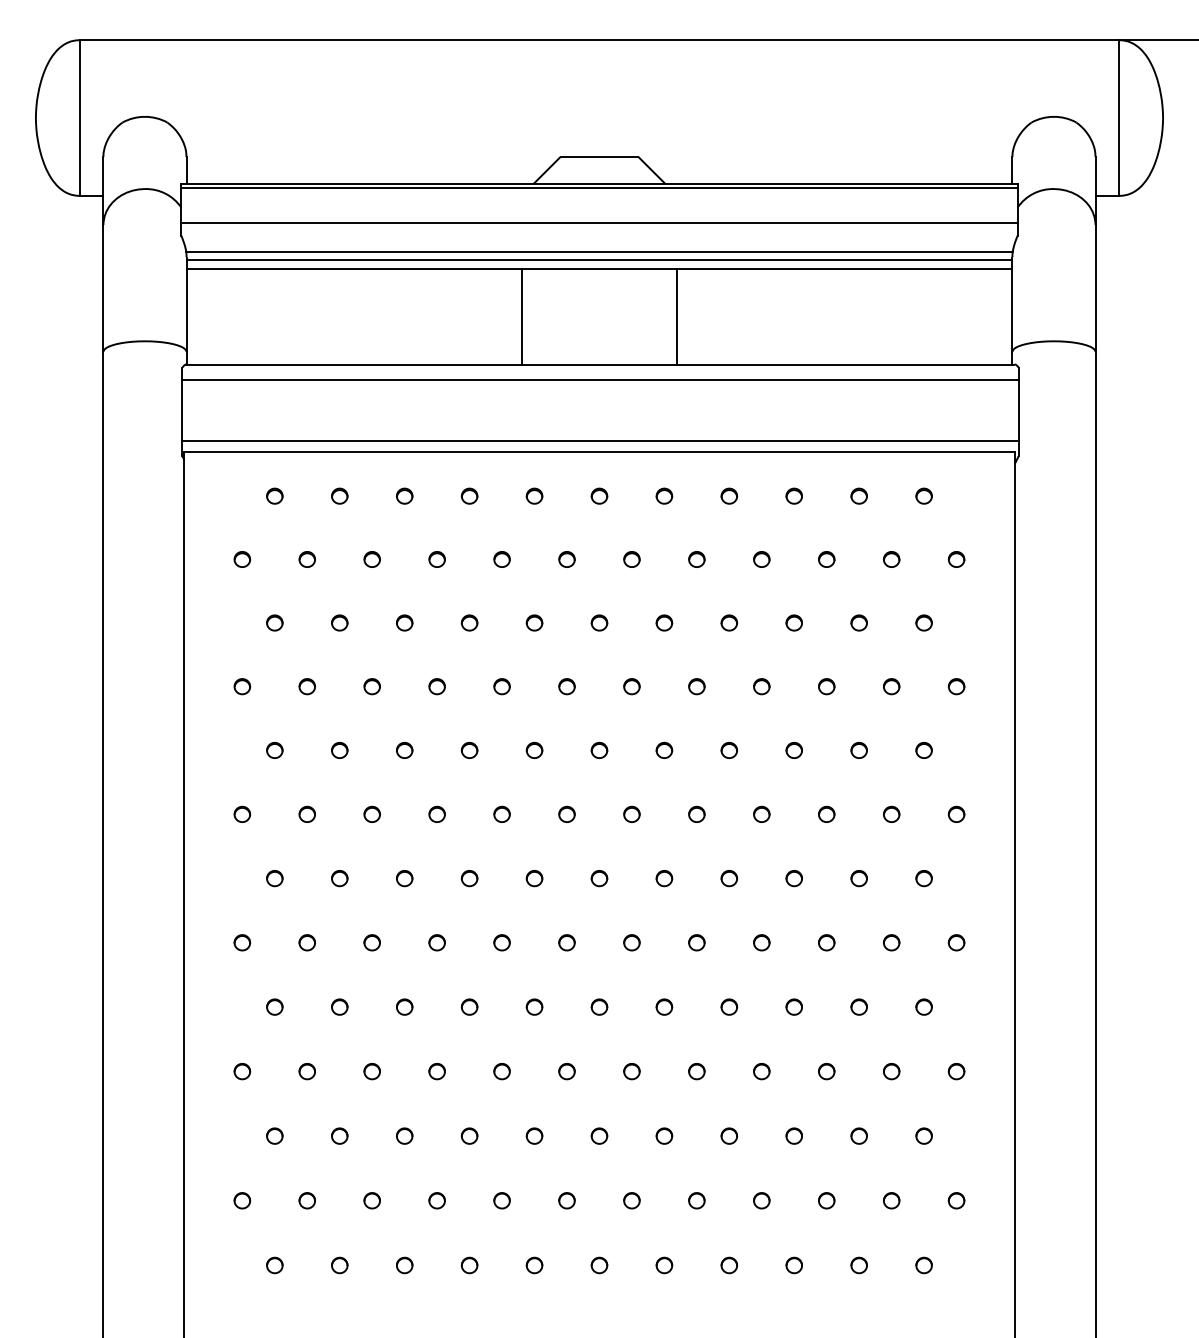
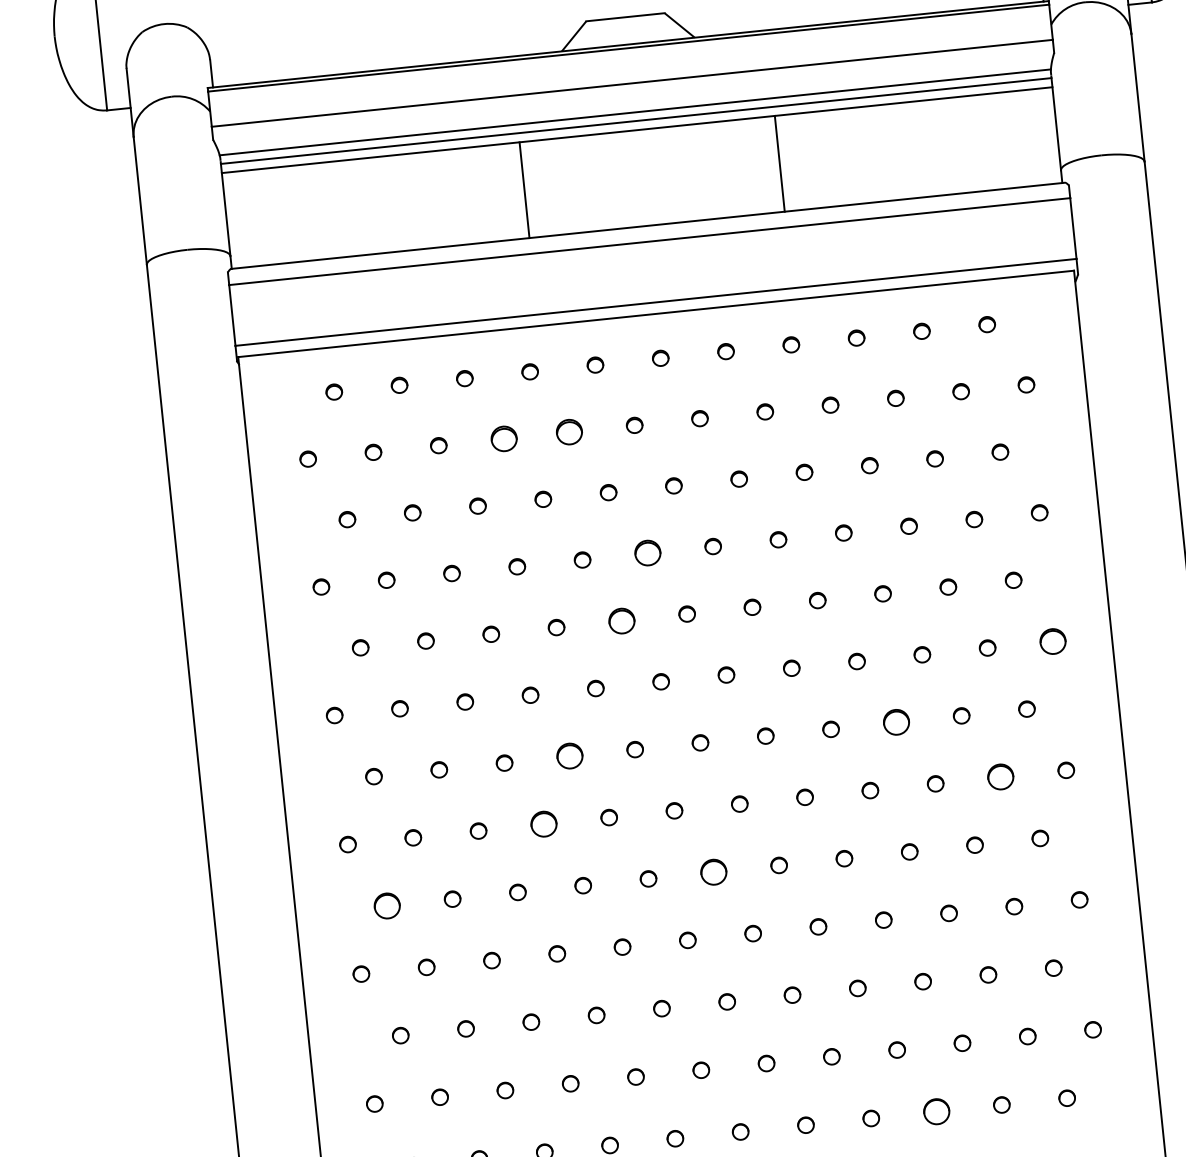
line: (521, 316) -> (524, 189), moved
line: (677, 316) -> (779, 163), moved
part: (436, 559) -> (503, 438), size x1.6
part: (501, 559) -> (568, 432), size x1.6
part: (566, 686) -> (647, 553), size x1.6
part: (534, 749) -> (621, 619), size x1.6
part: (956, 813) -> (1052, 640), size x1.6
part: (469, 878) -> (569, 756), size x1.6
part: (793, 878) -> (895, 722), size x1.6
part: (436, 942) -> (543, 824), size x1.6
part: (891, 942) -> (1000, 776), size x1.6
part: (274, 1006) -> (386, 905), size x1.6
part: (599, 1006) -> (713, 871), size x1.6
part: (793, 1265) -> (935, 1111), size x1.6

